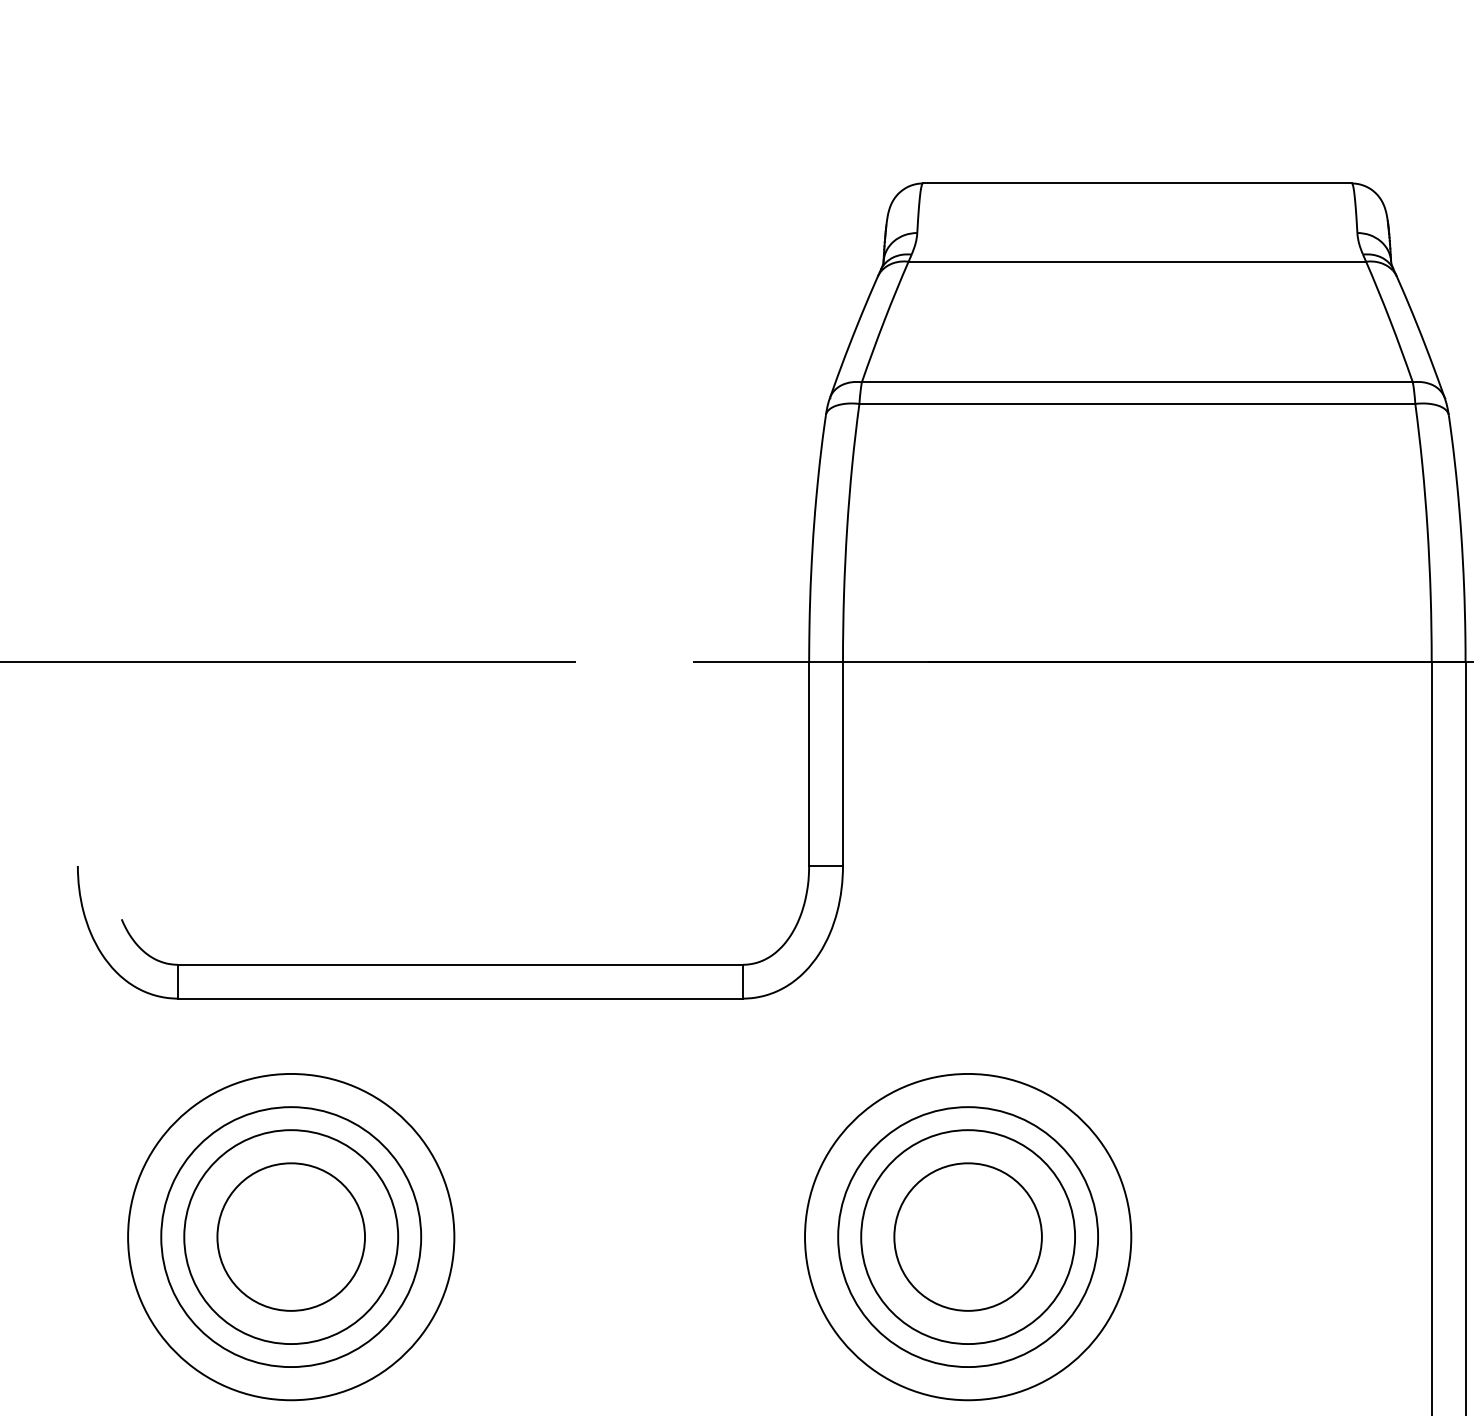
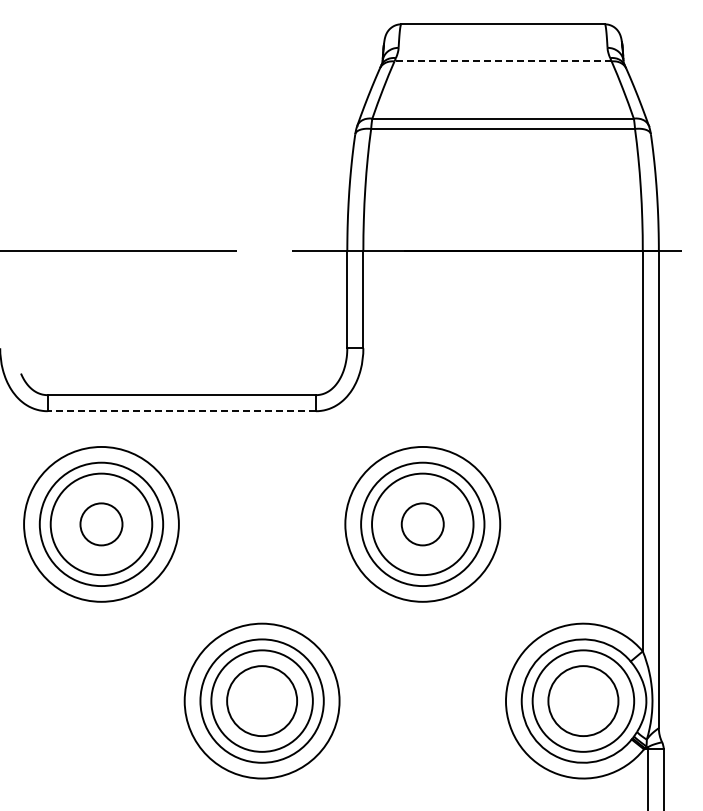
line: (1138, 261) -> (503, 61), solid -> dashed
line: (459, 999) -> (181, 411), solid -> dashed
circle: (291, 1237) -> (101, 524), size x0.6
circle: (967, 1237) -> (422, 524), size x0.6

